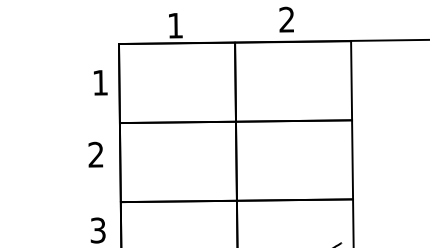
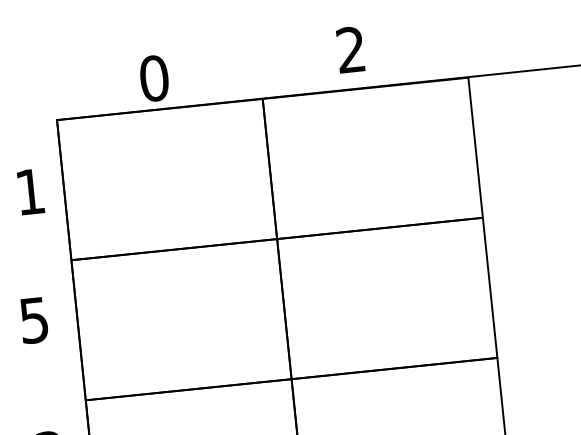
text: (175, 25) -> (154, 78), 1 -> 0
text: (95, 154) -> (33, 319), 2 -> 5

